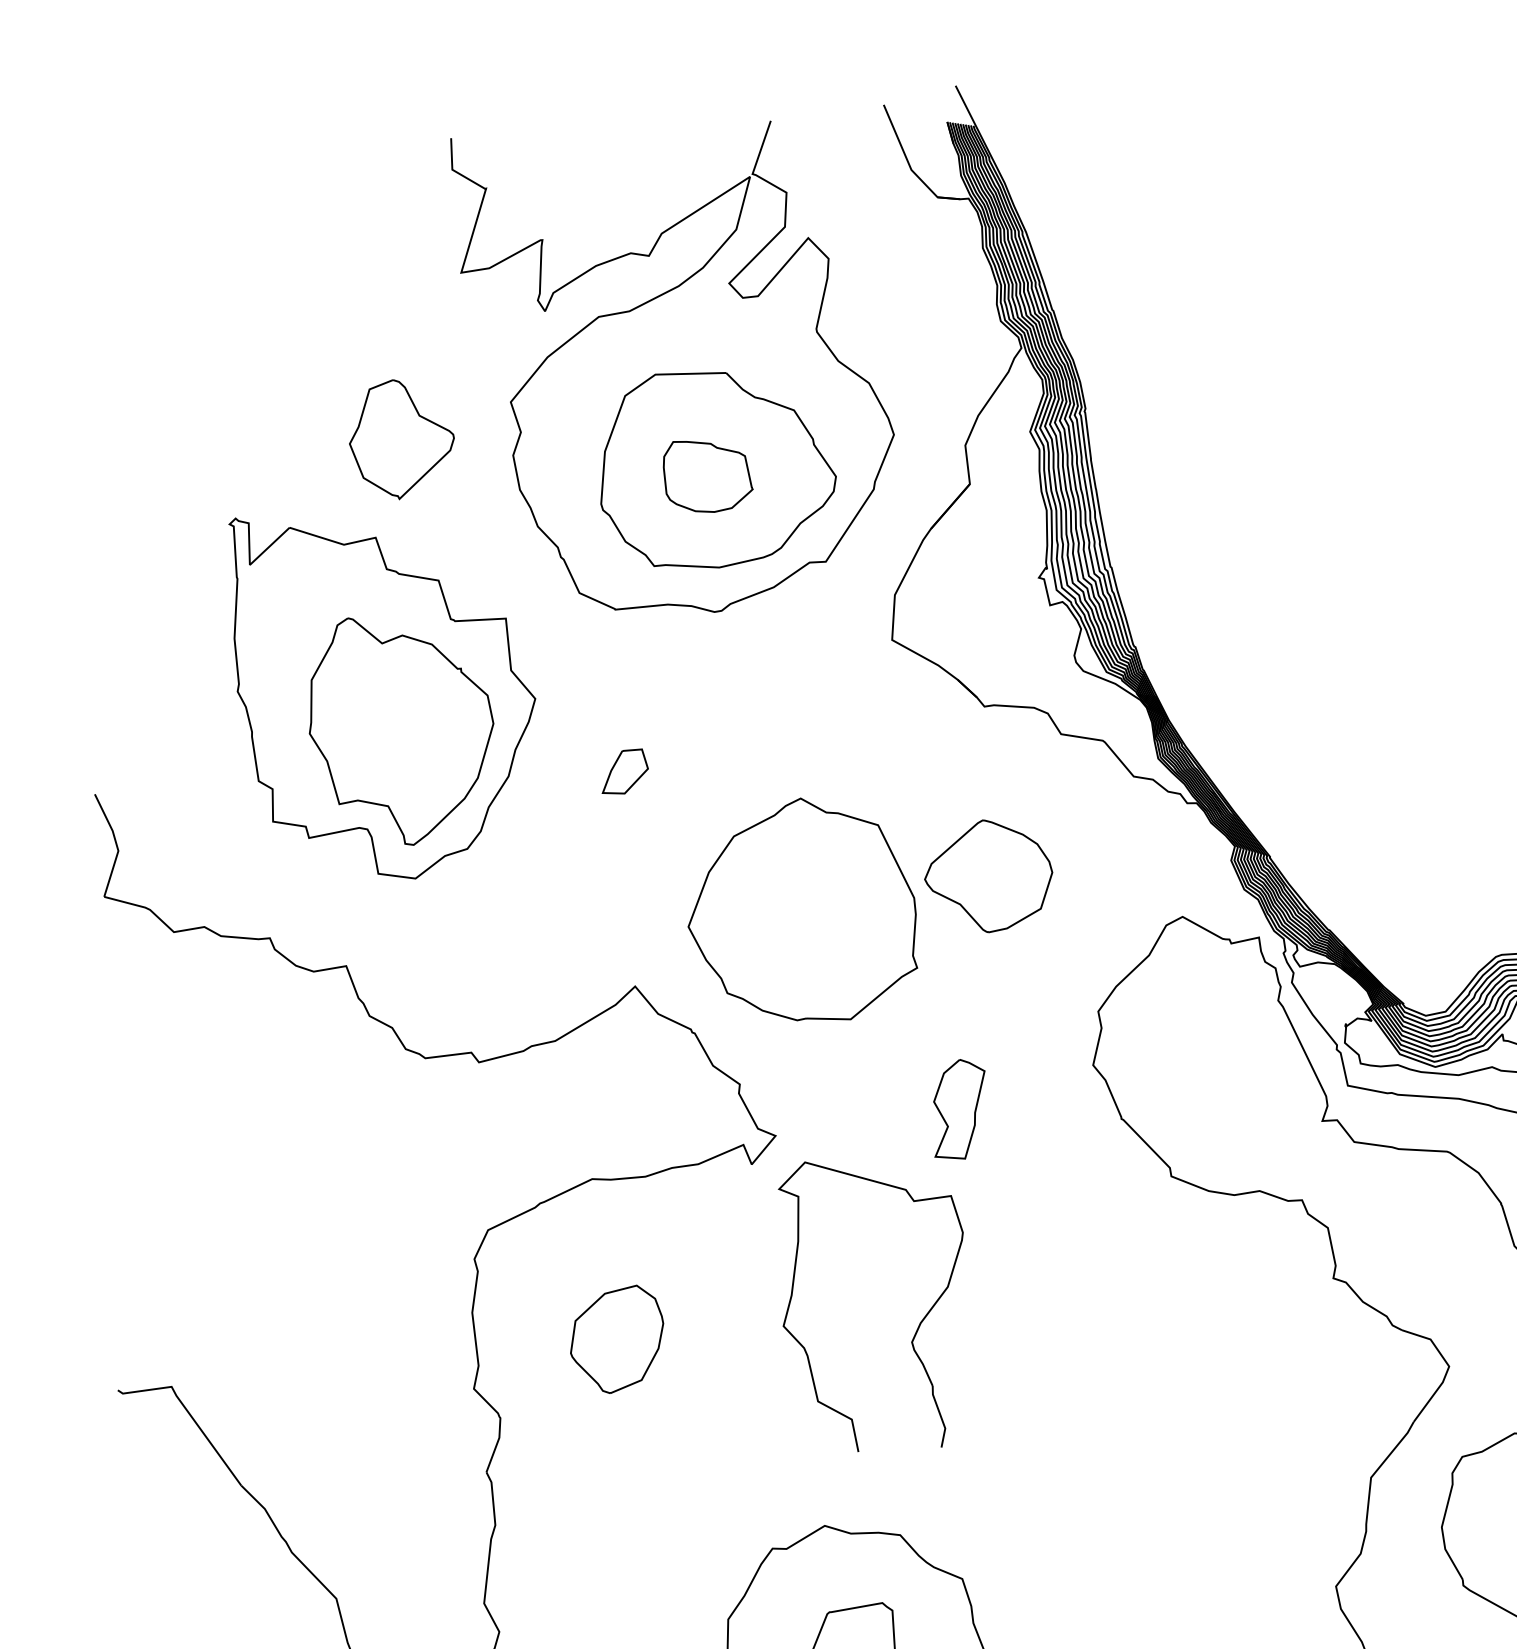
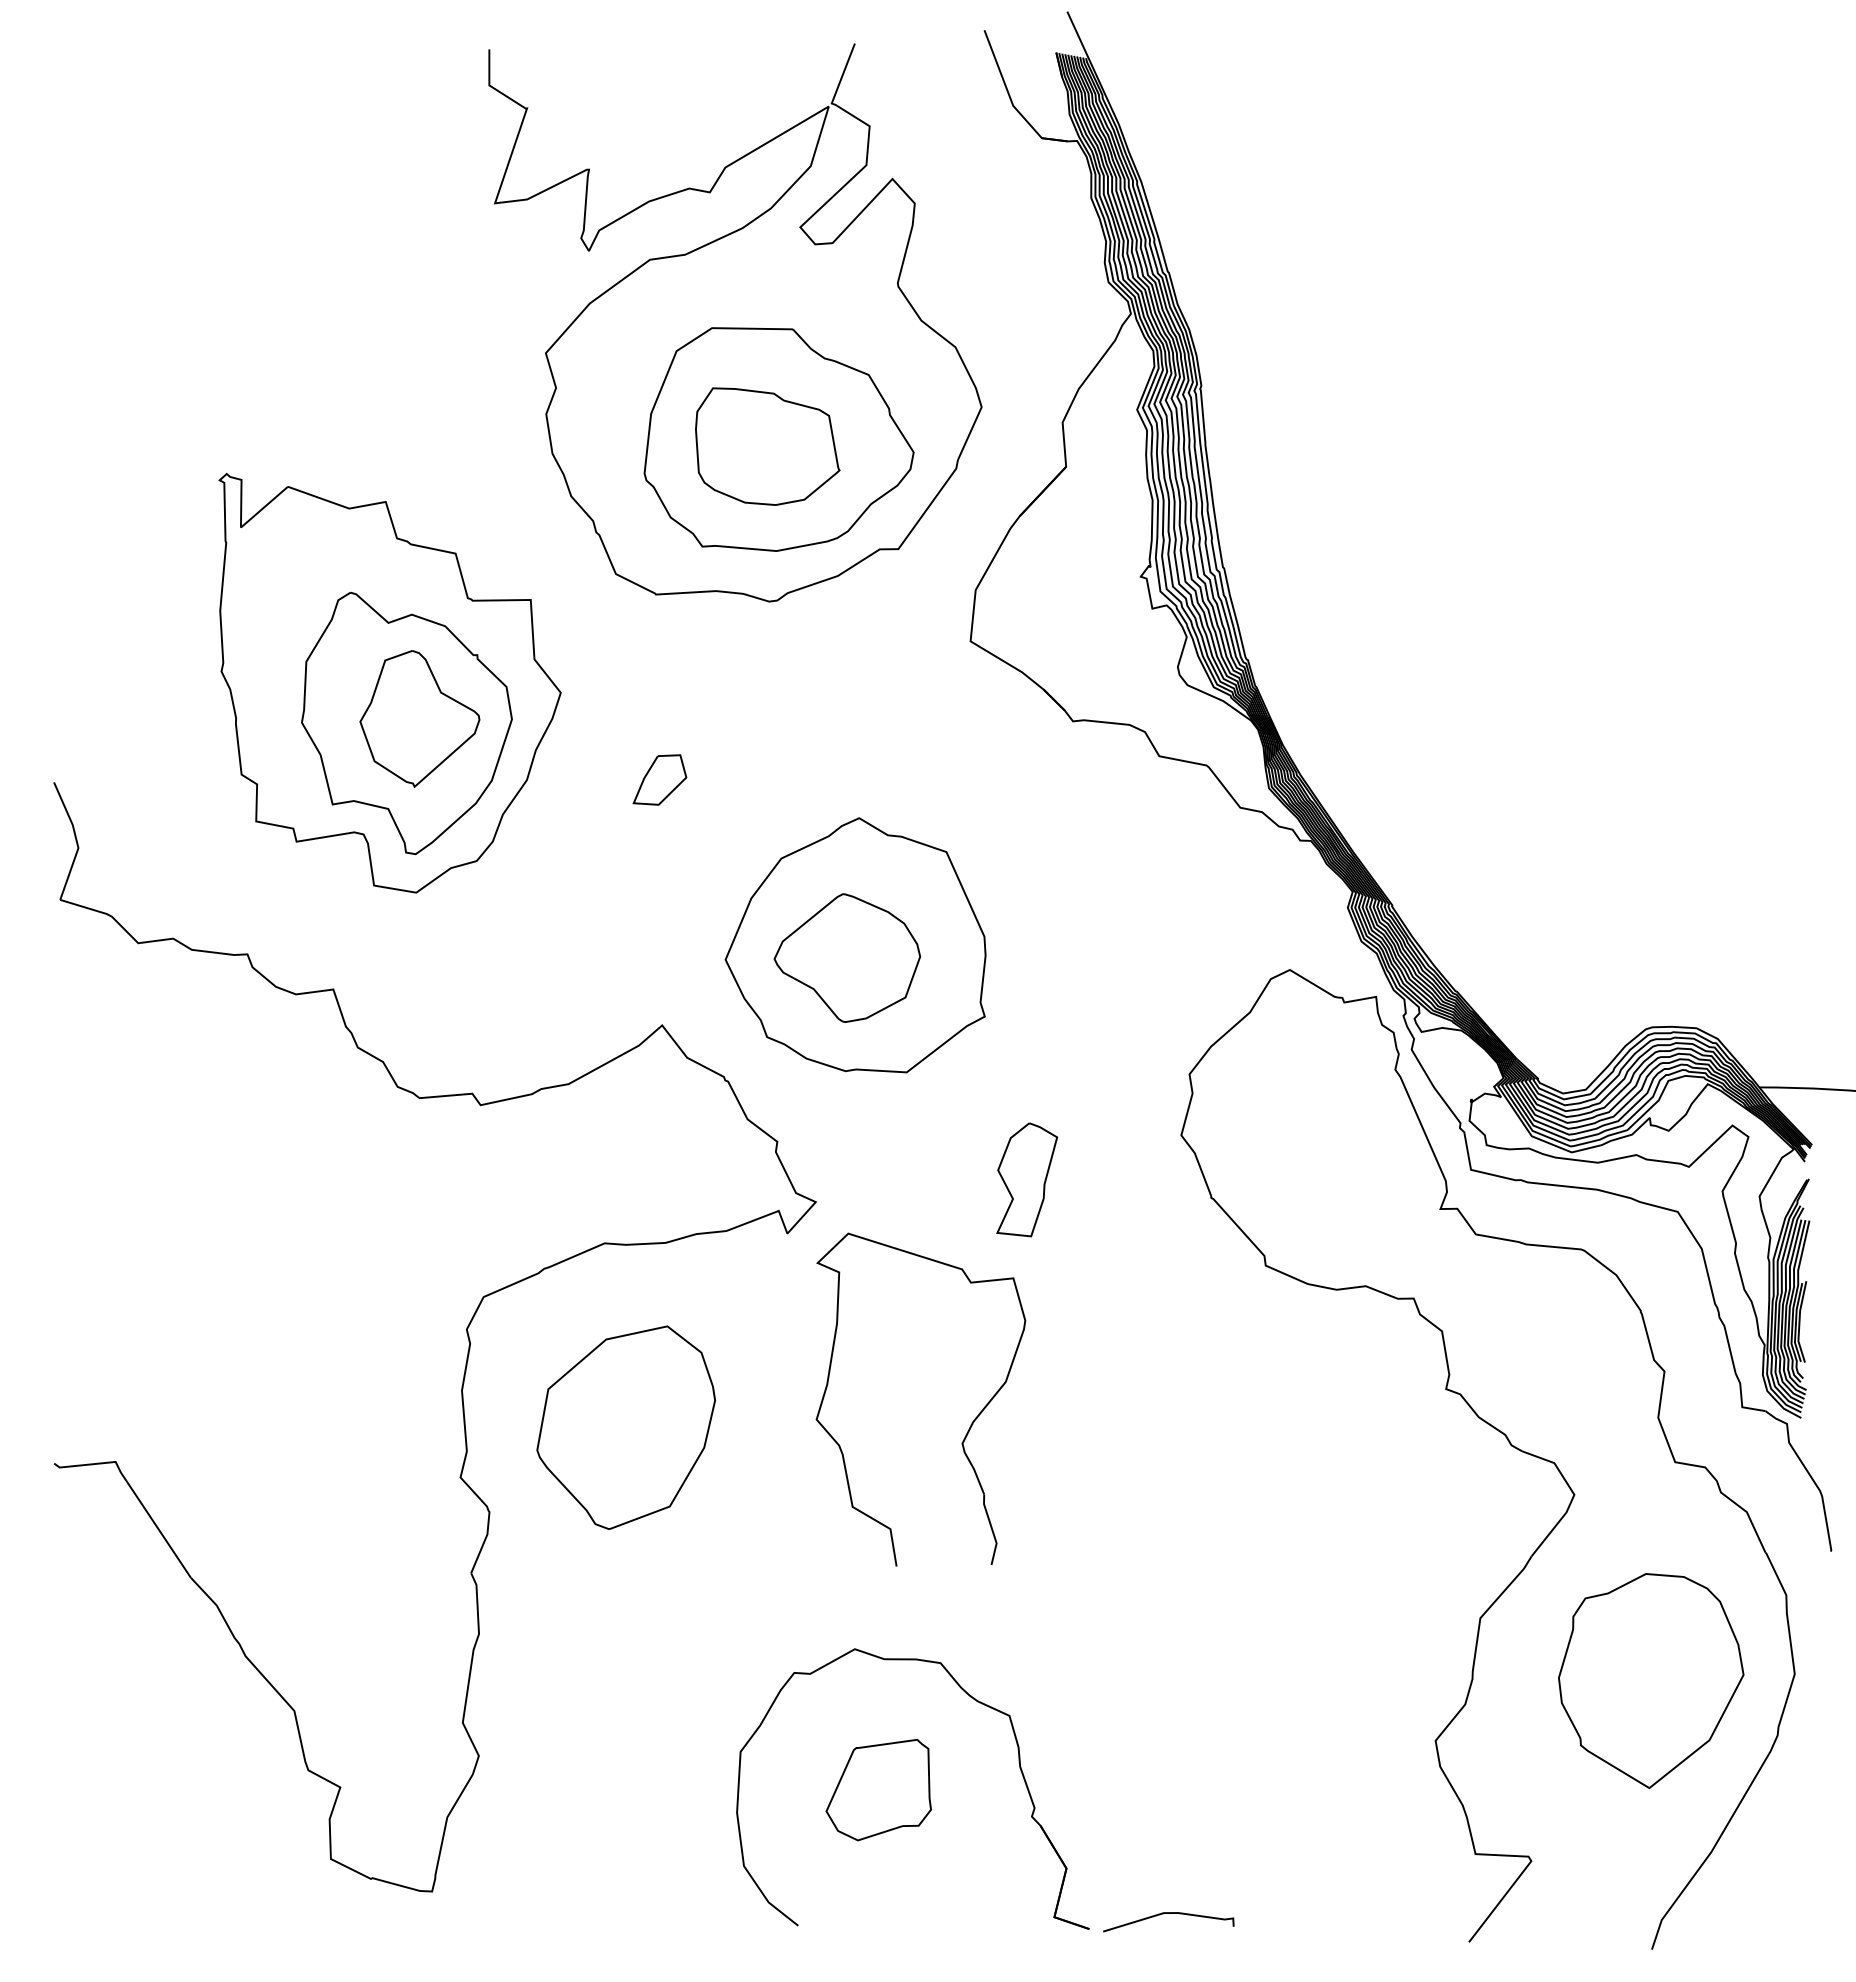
part: (401, 439) -> (419, 719), moved
part: (707, 476) -> (767, 446), size x1.43
part: (988, 875) -> (847, 957), moved
part: (616, 1339) -> (625, 1427), size x1.67

